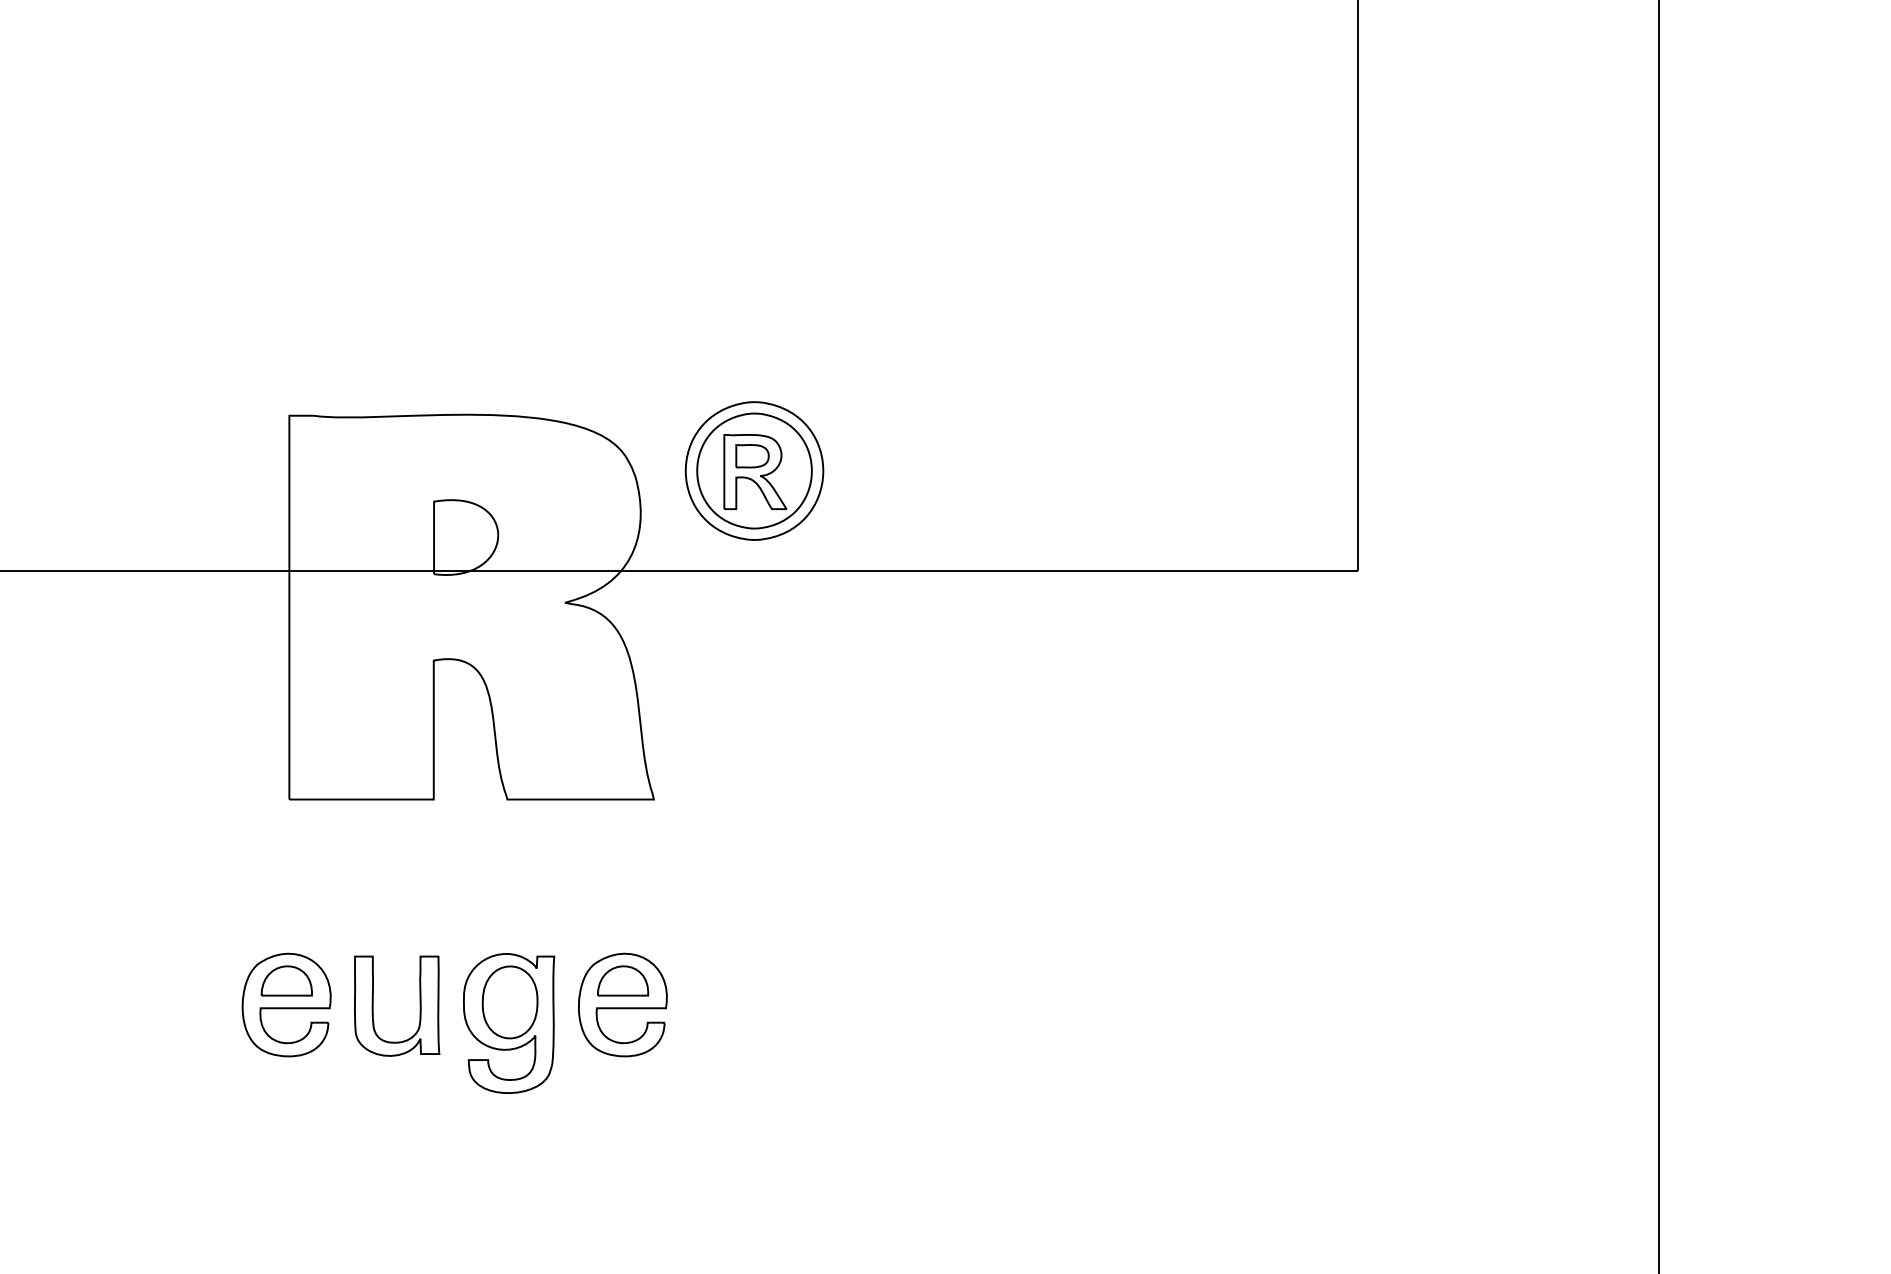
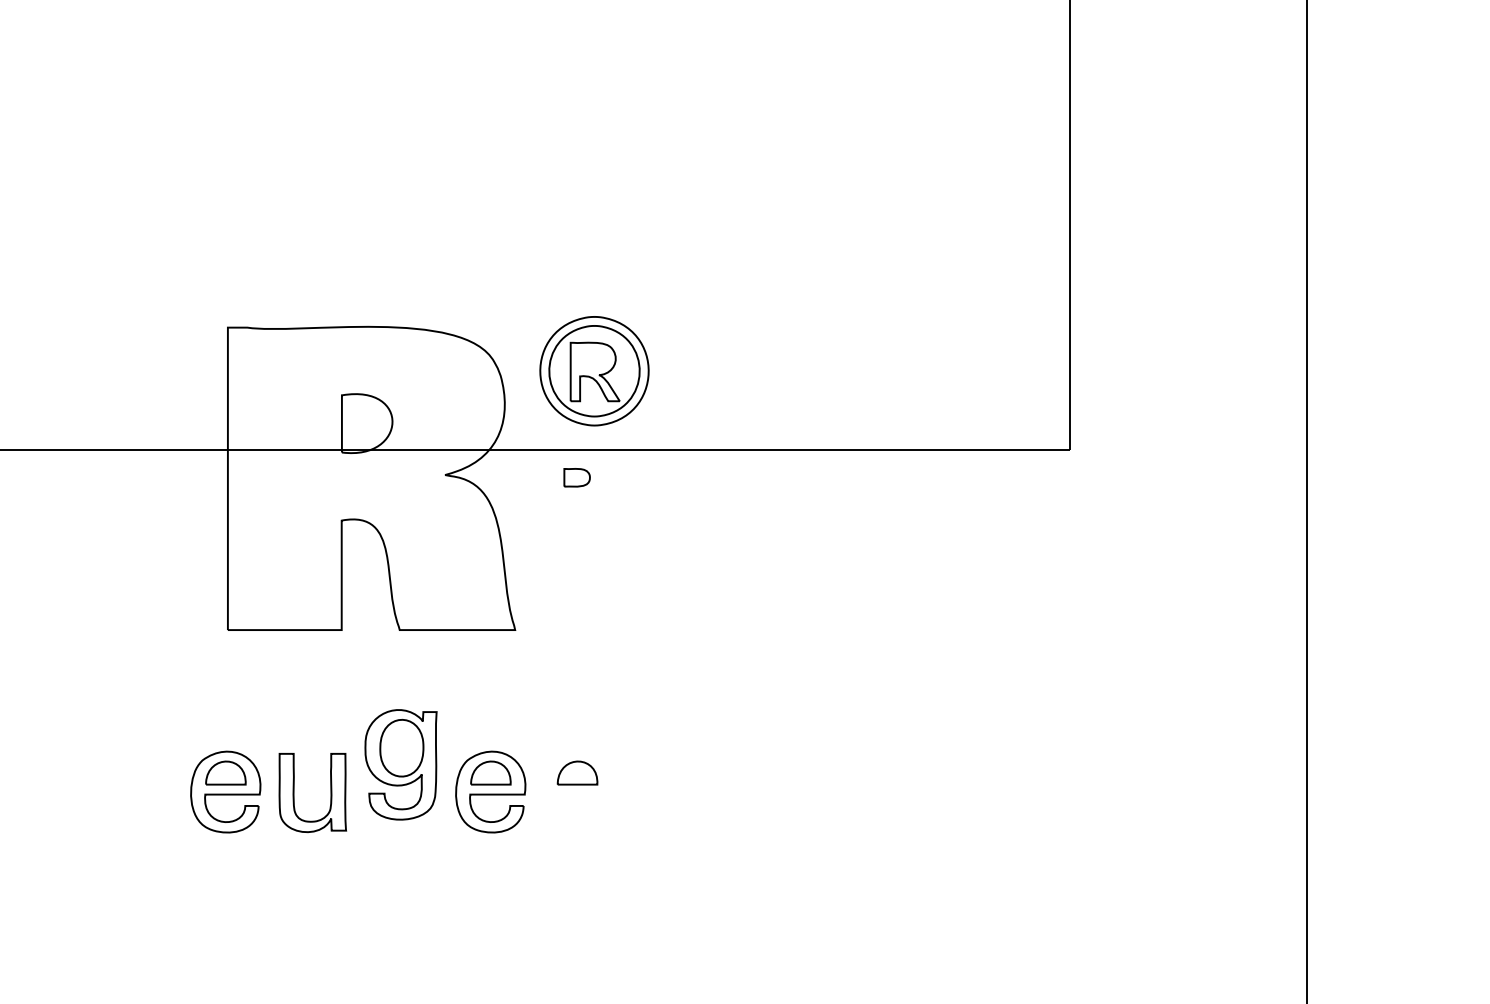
part: (752, 456) -> (577, 477), moved
part: (733, 980) -> (577, 772), added
part: (509, 1023) -> (401, 764), moved

